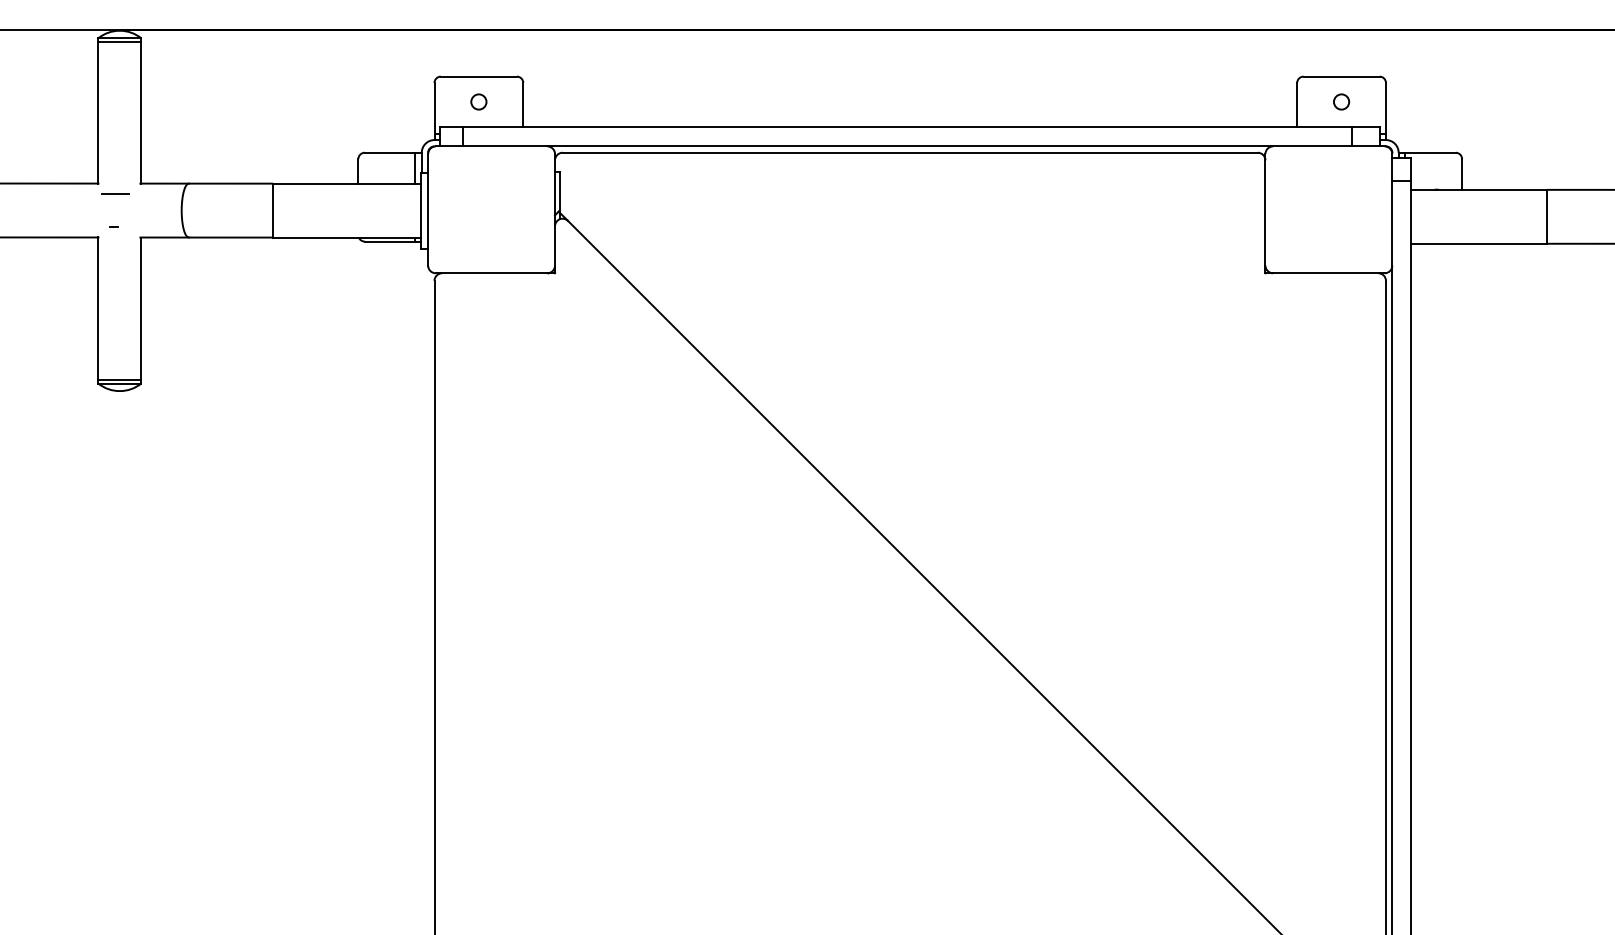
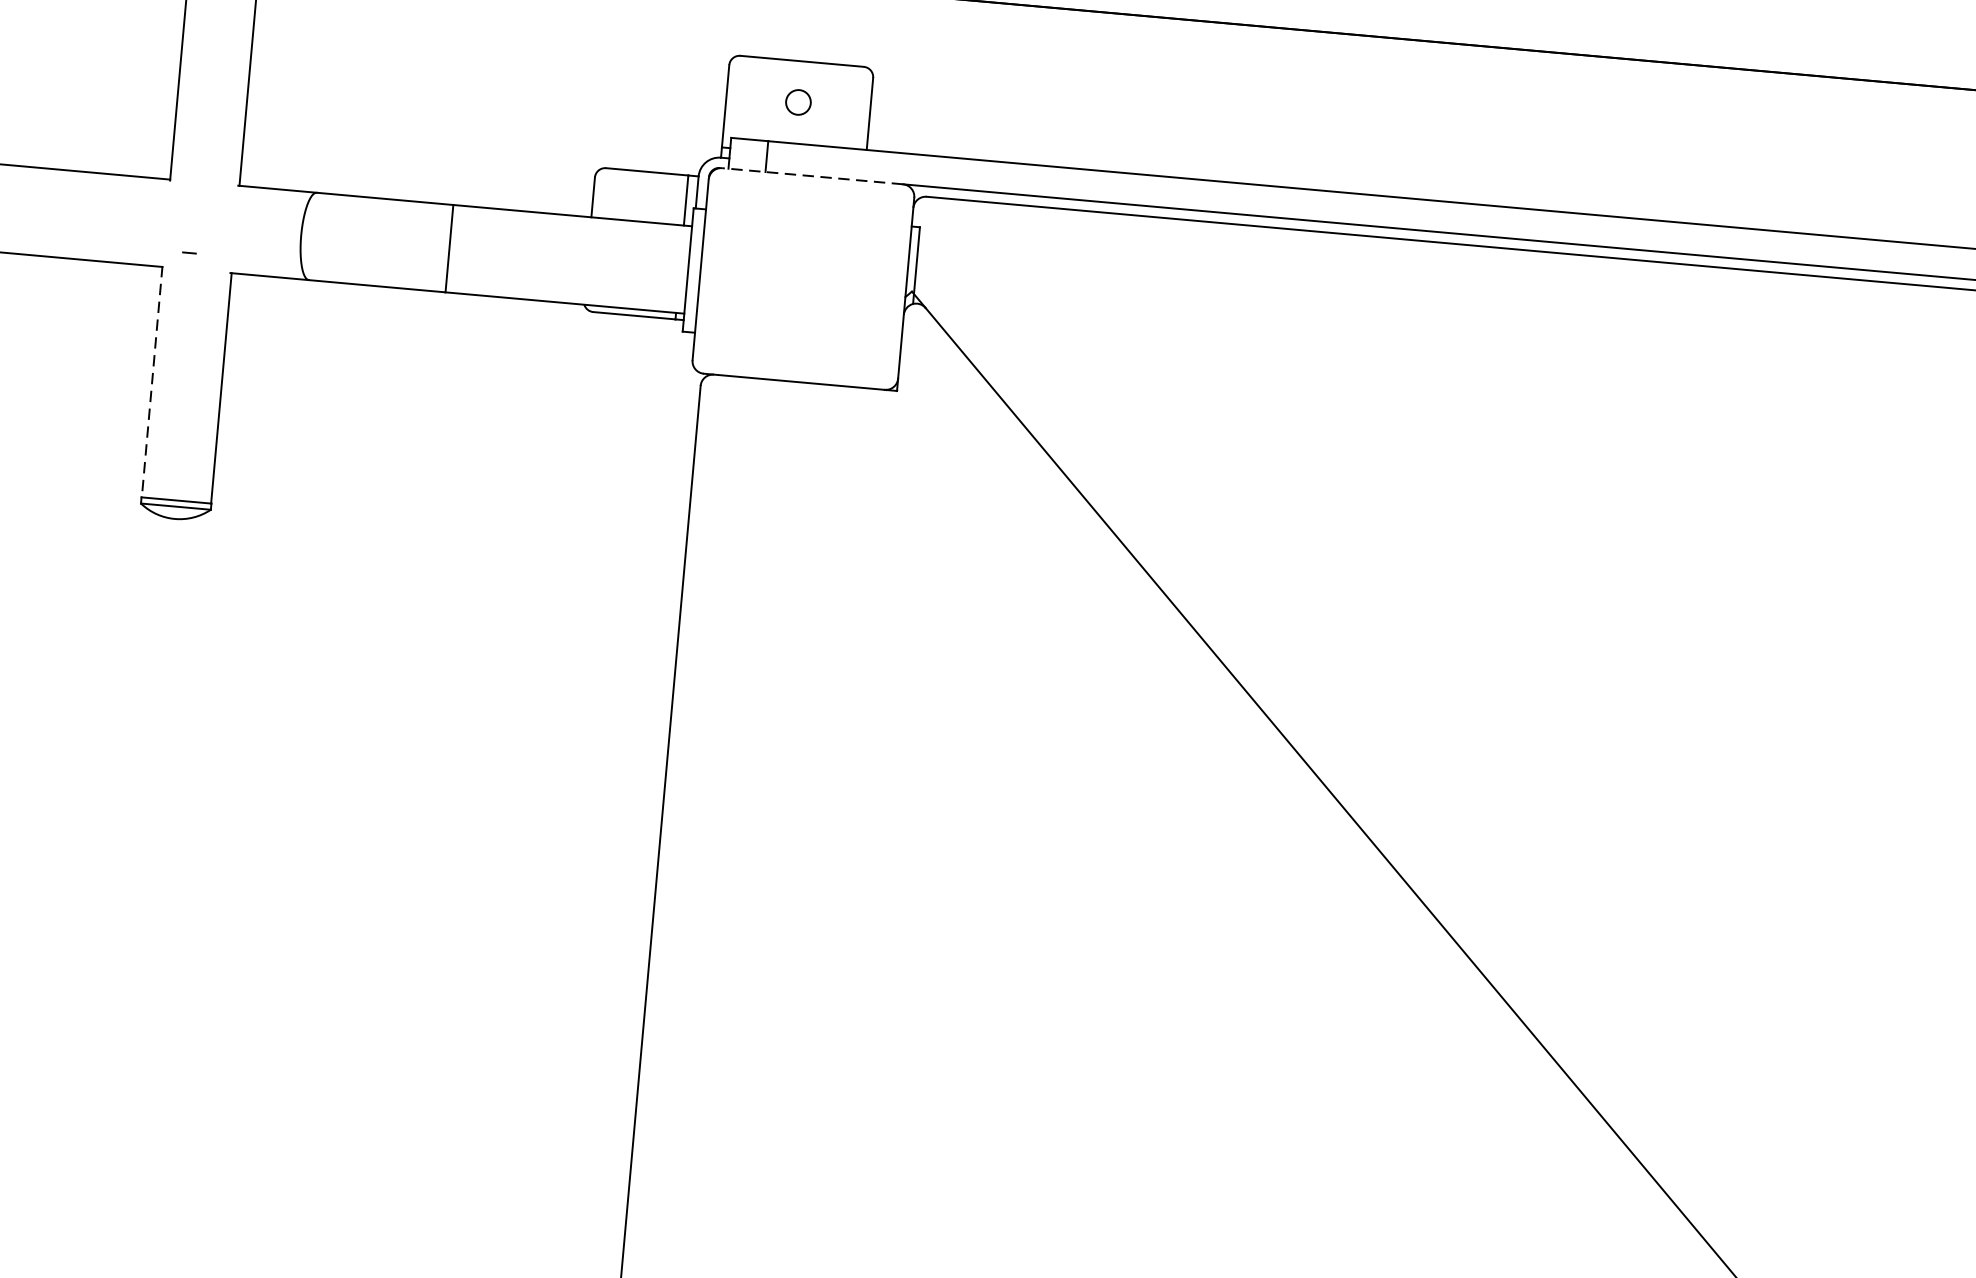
line: (491, 146) -> (812, 176), solid -> dashed
line: (115, 193) -> (196, 198), removed
line: (98, 308) -> (152, 382), solid -> dashed

